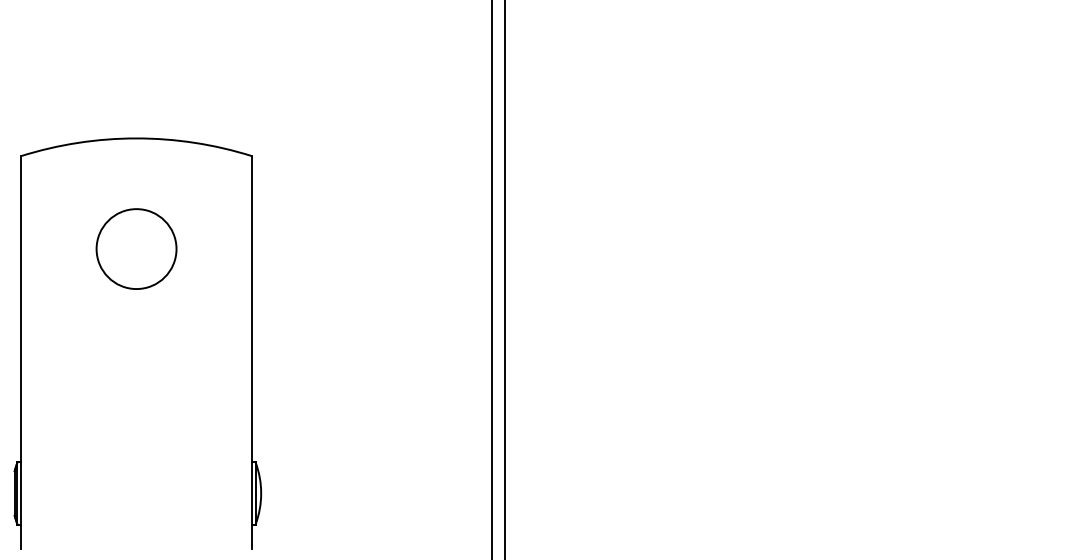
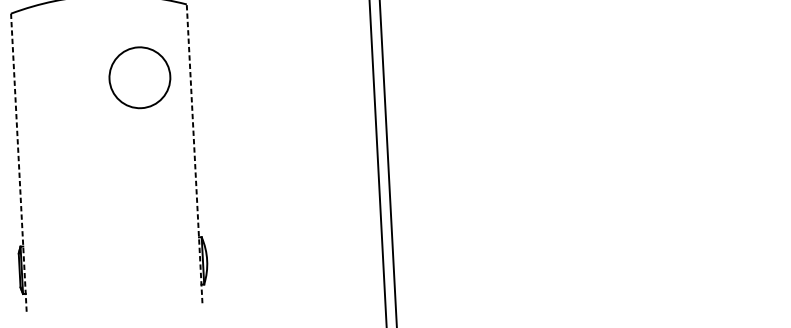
circle: (136, 248) -> (139, 77), moved
line: (252, 352) -> (194, 153), solid -> dashed
line: (21, 353) -> (19, 163), solid -> dashed

